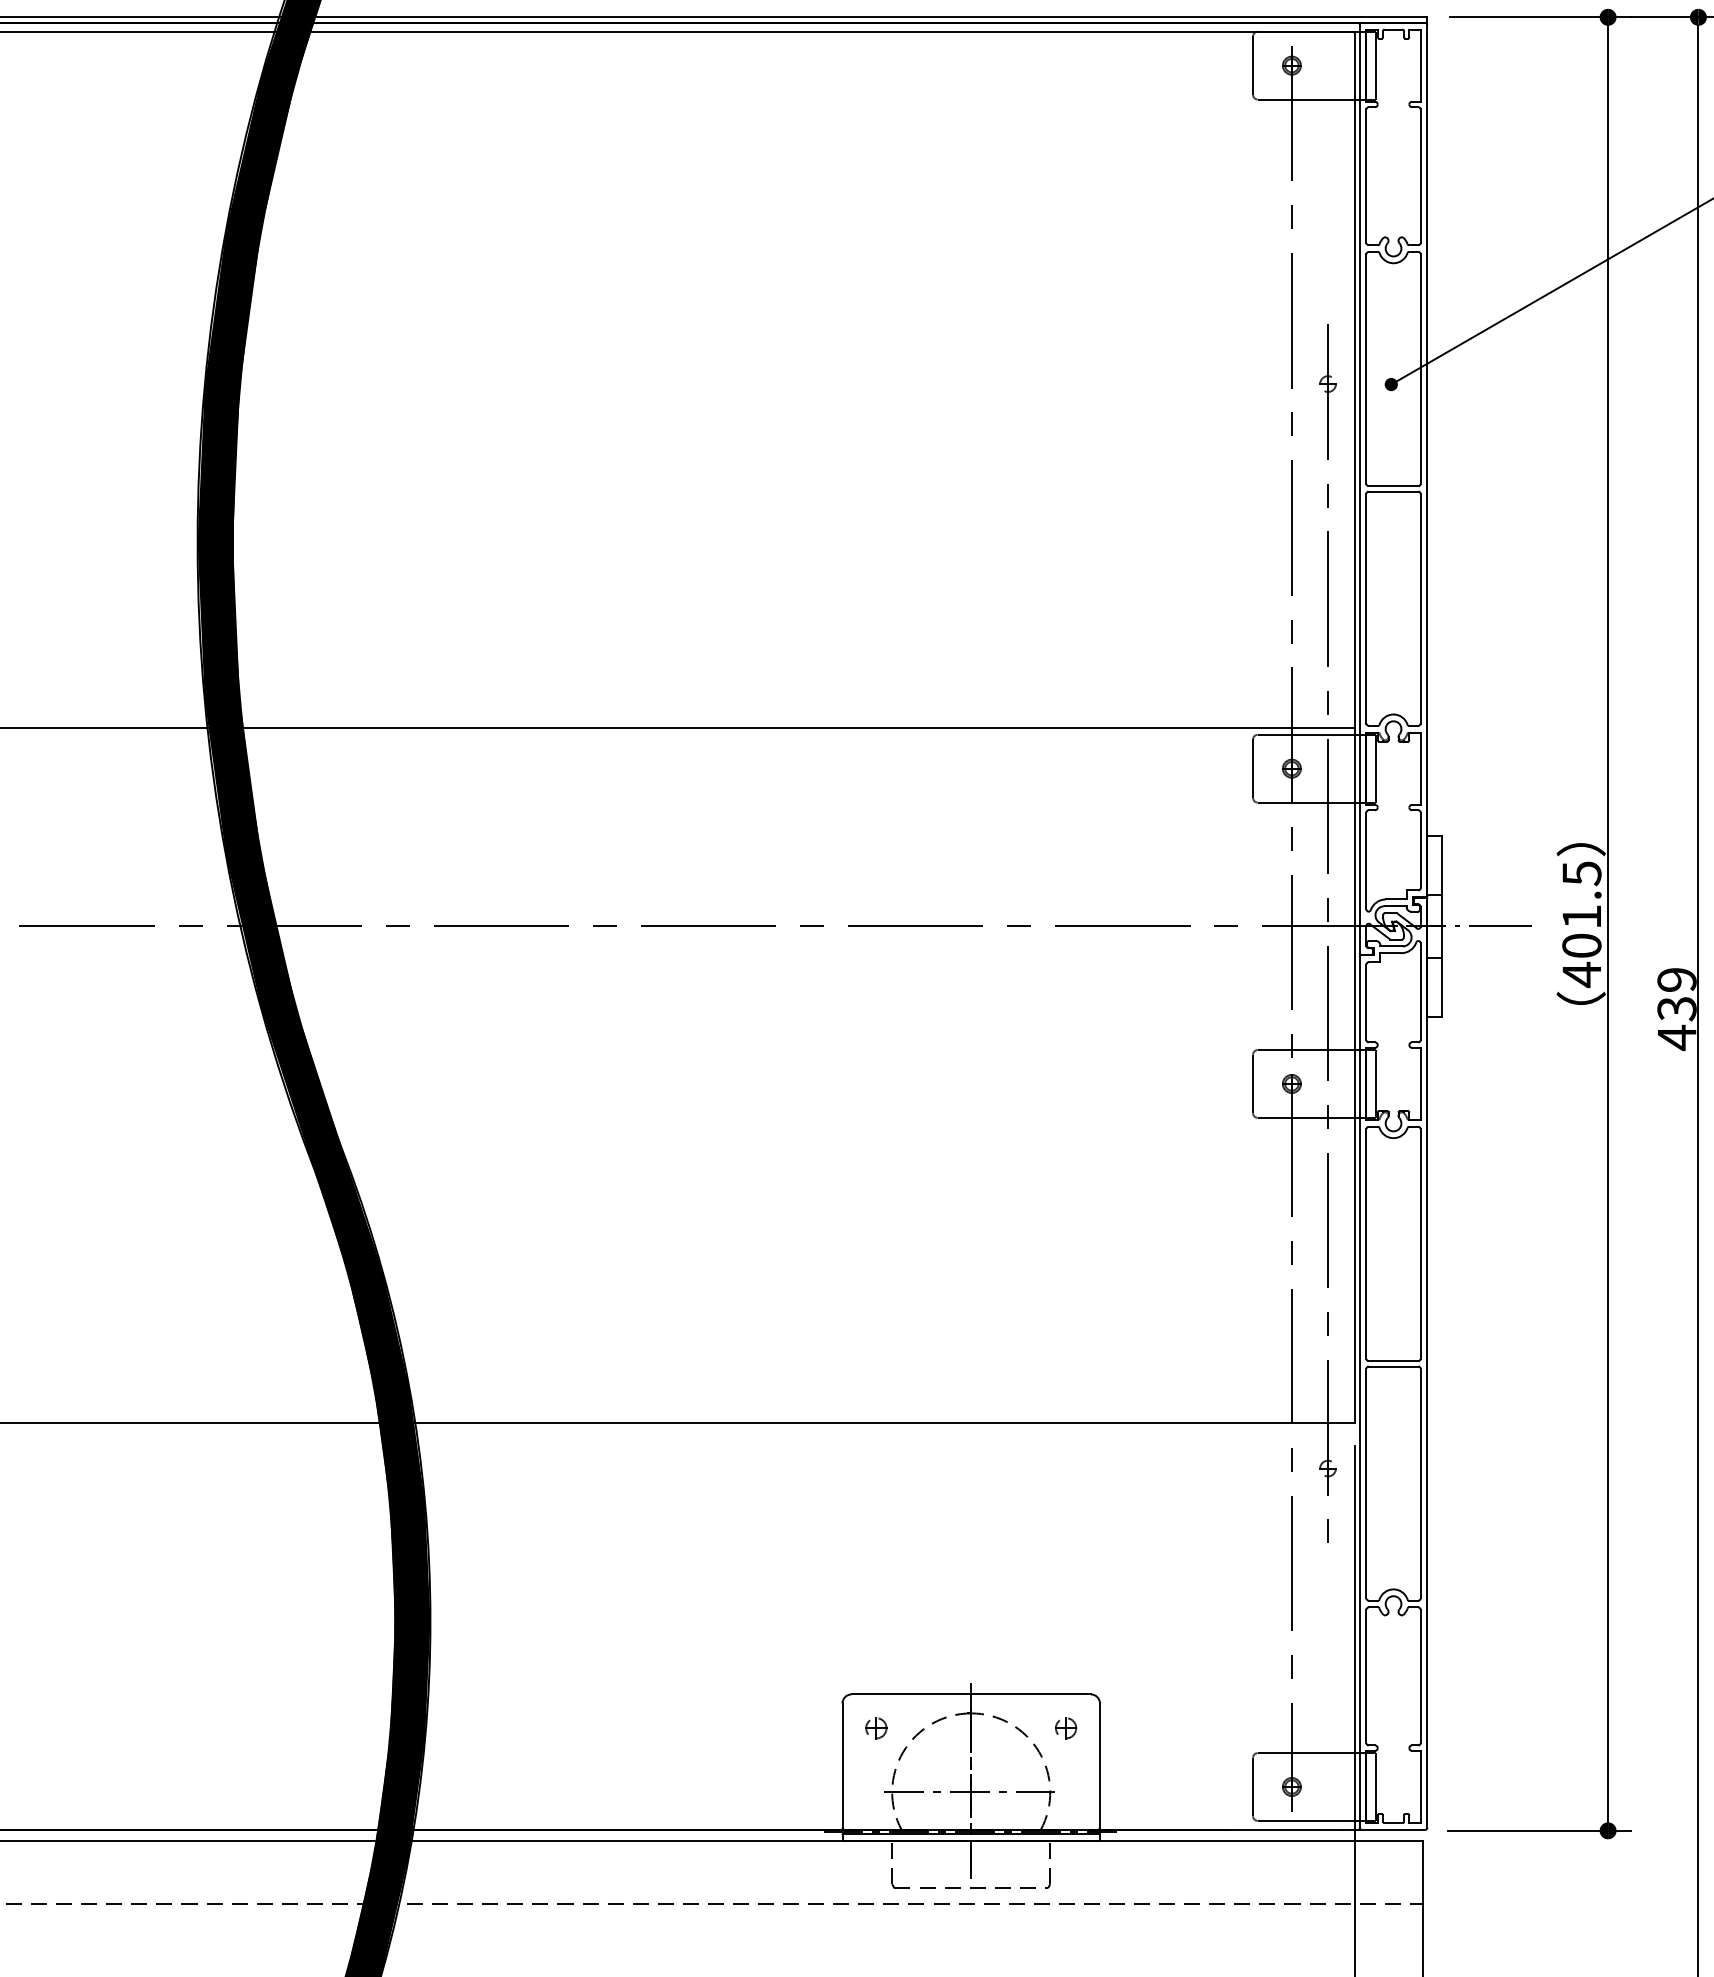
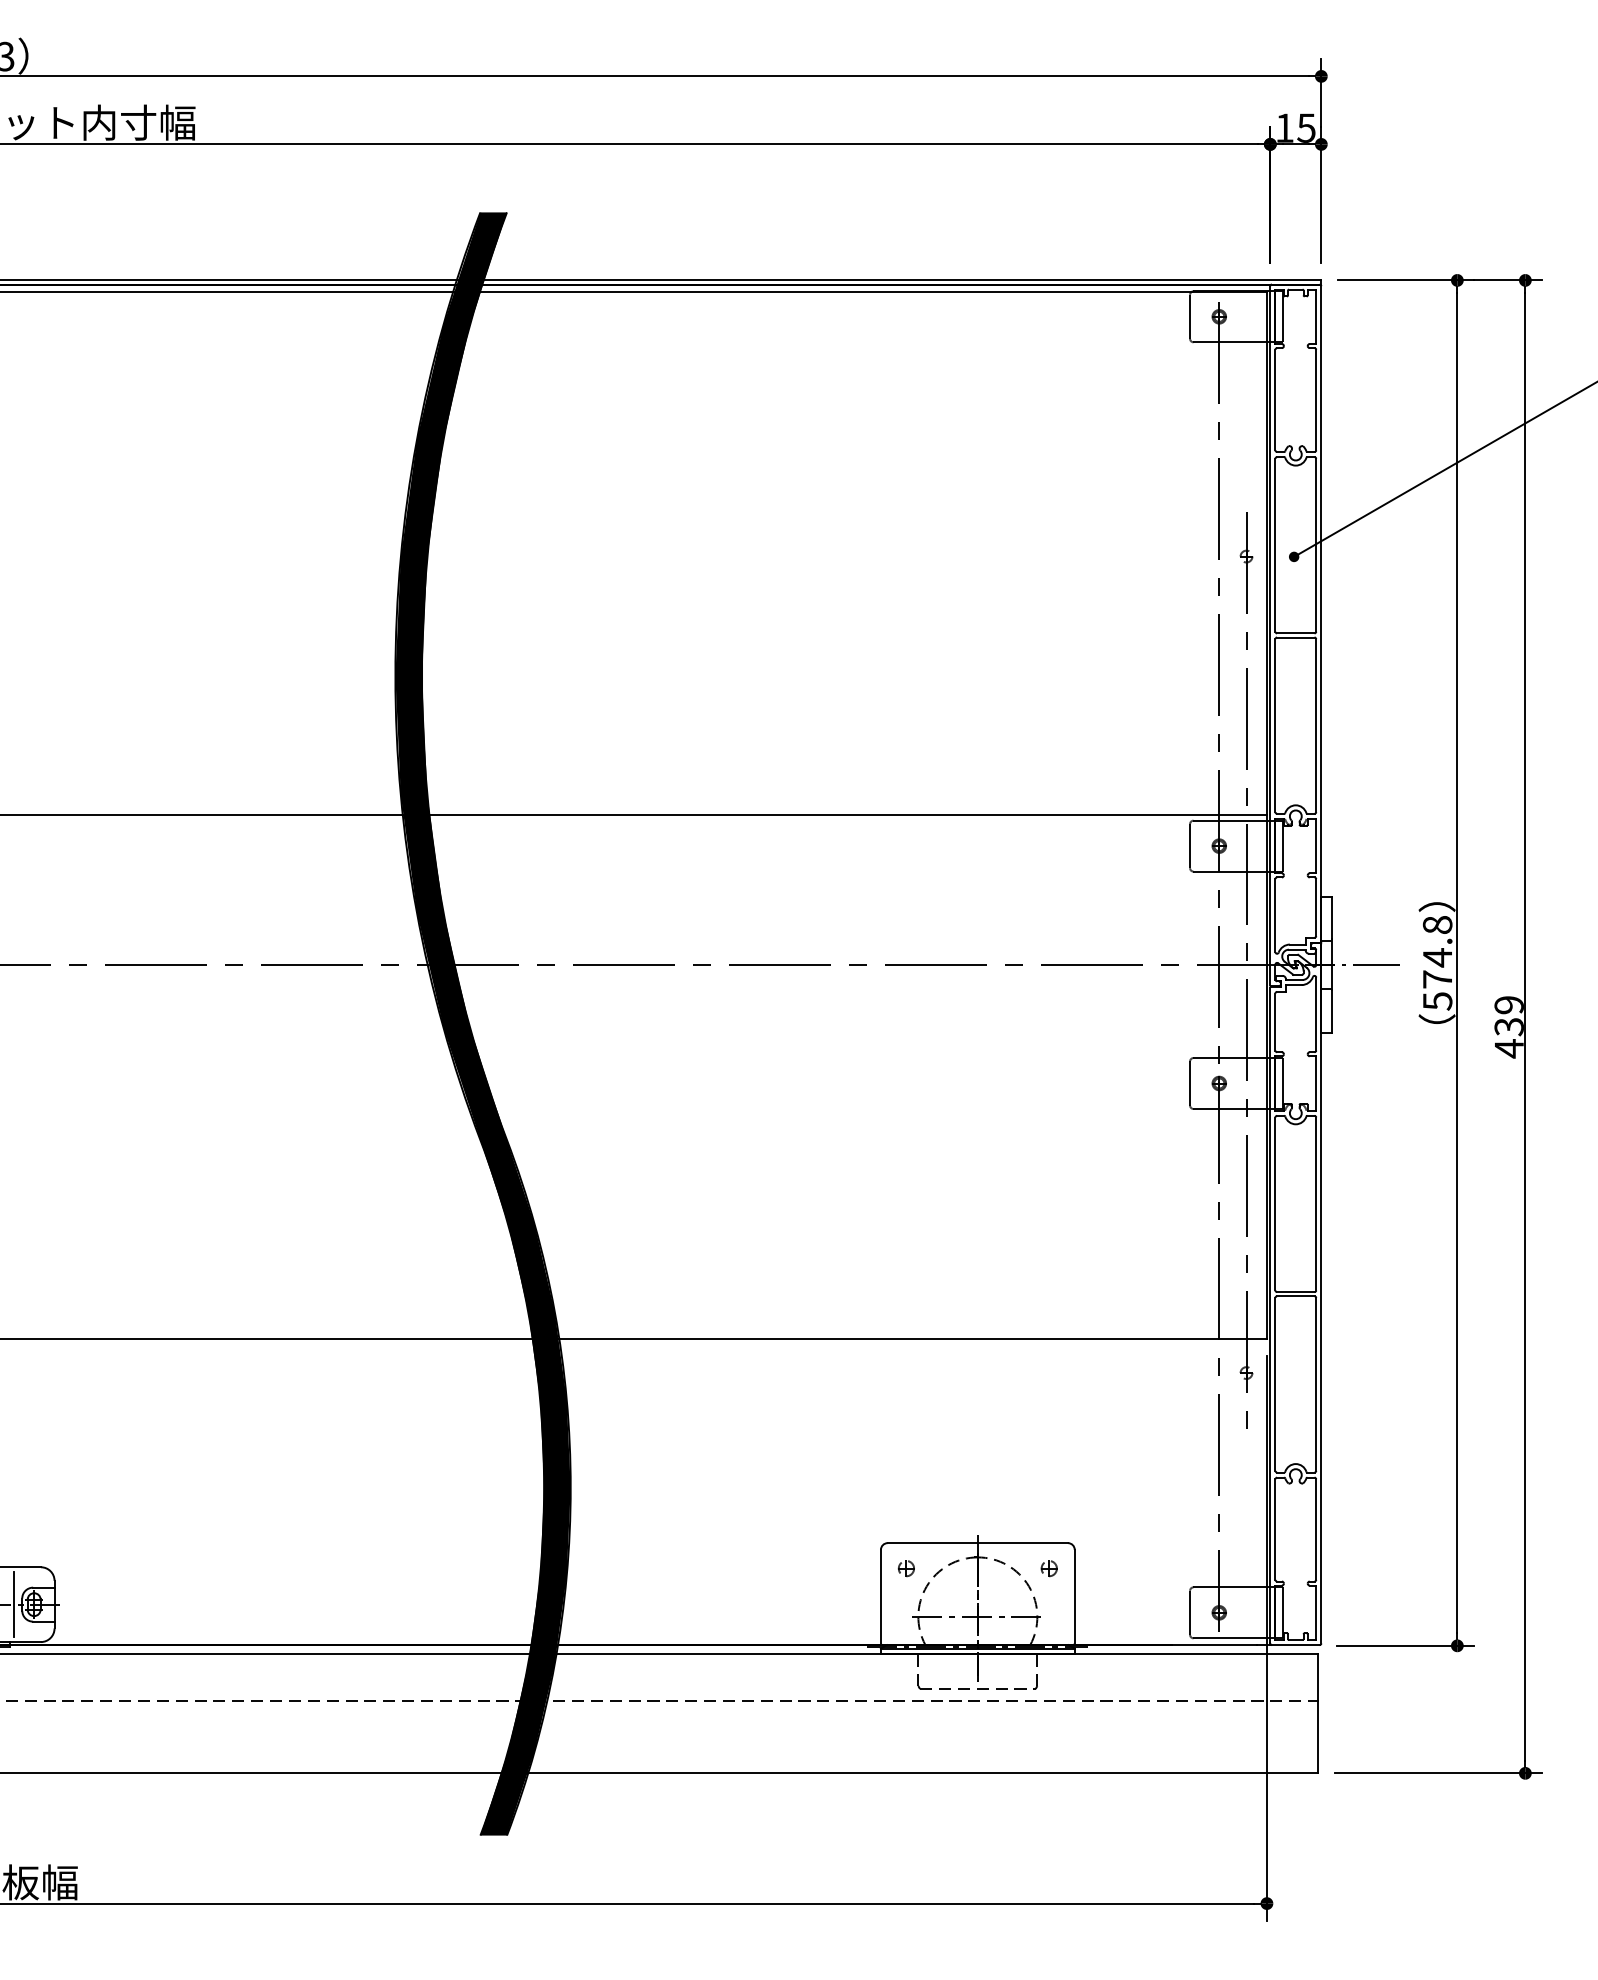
text: (1581, 924) -> (1437, 963), 401.5 -> 574.8

